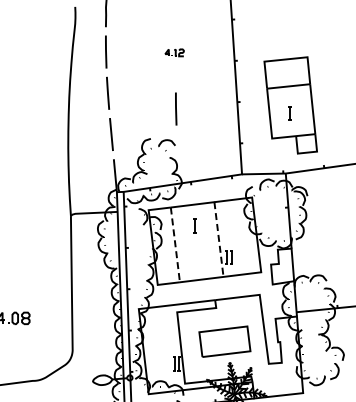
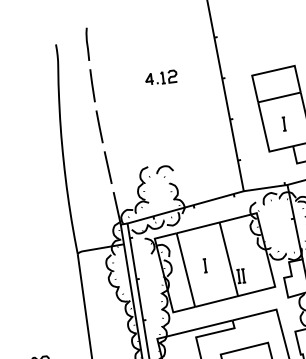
part: (174, 52) -> (161, 77), size x1.67
line: (176, 108) -> (170, 133), removed
line: (194, 225) -> (204, 265), moved
line: (218, 238) -> (228, 258), dashed -> solid
line: (175, 244) -> (185, 269), dashed -> solid

